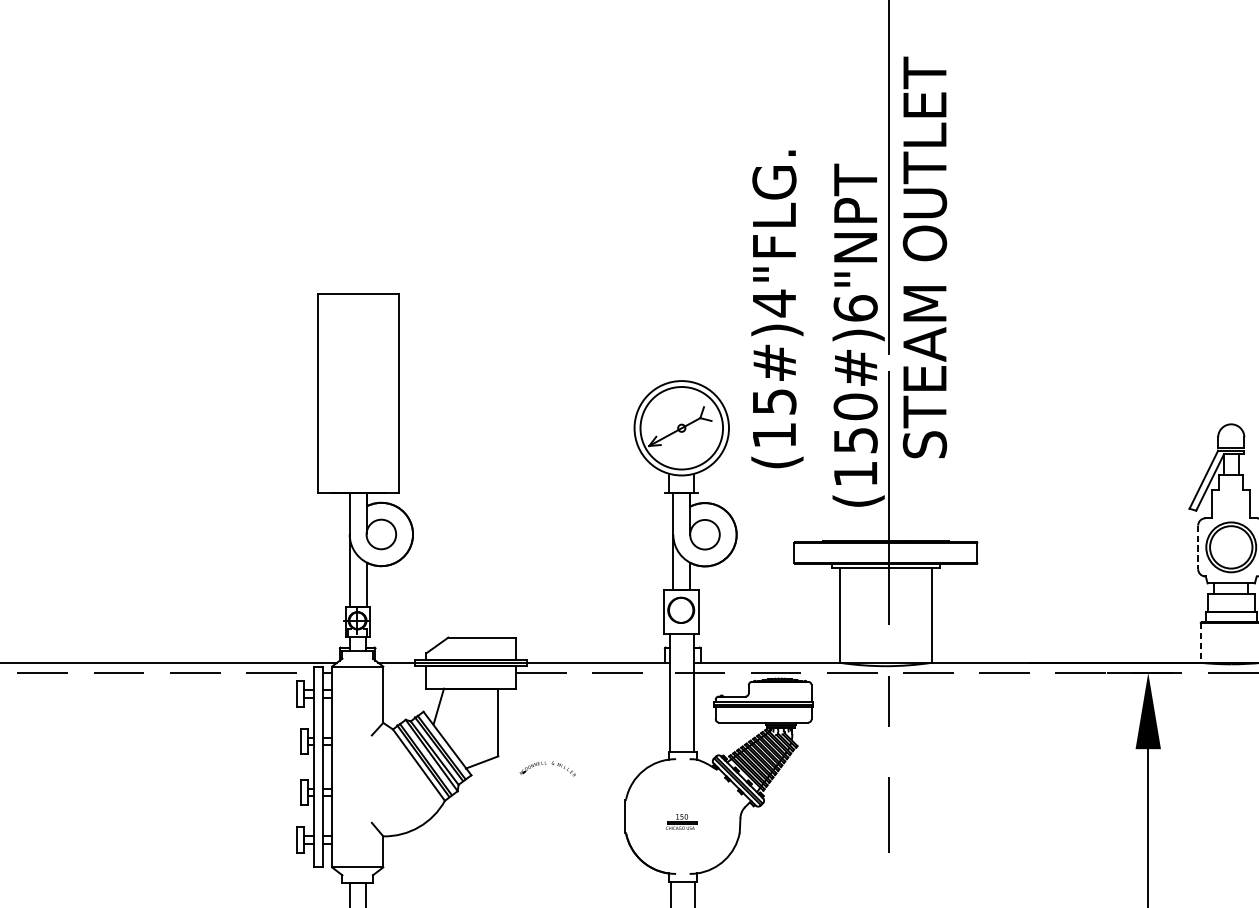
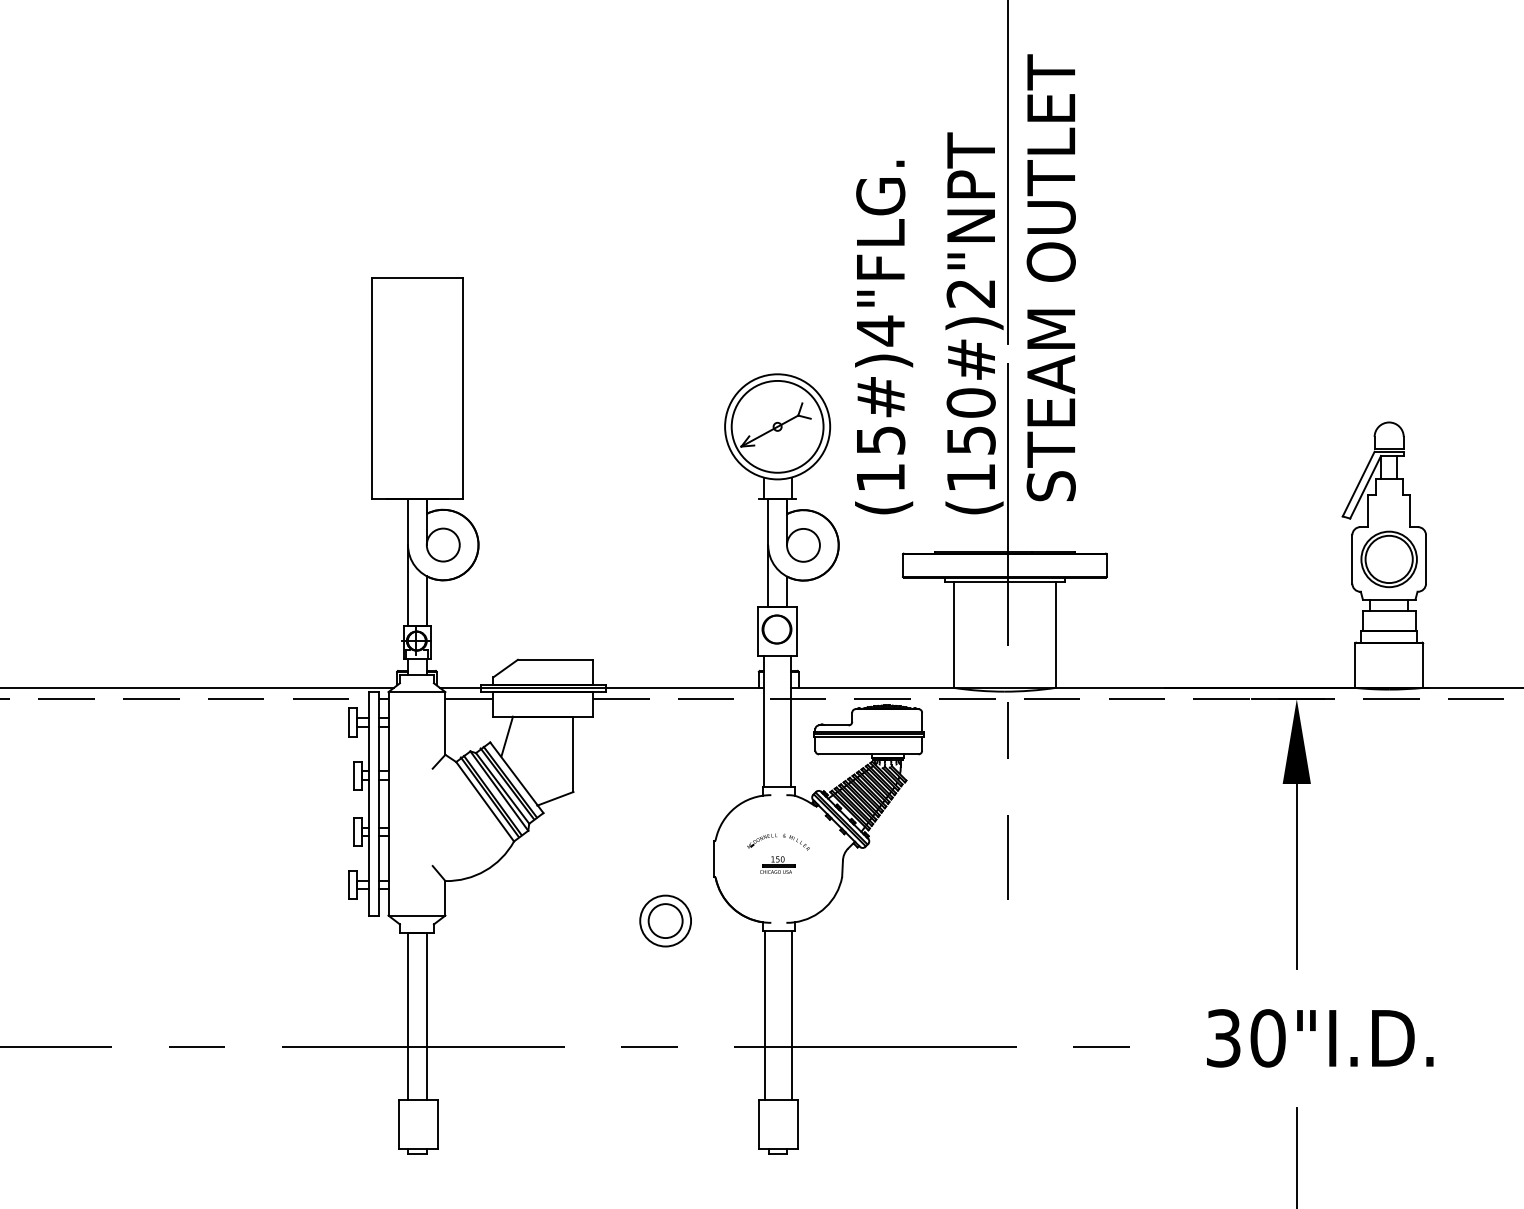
text: (924, 257) -> (1050, 277), moved
text: (855, 307) -> (970, 292), (150#)6"NPT -> (150#)2"NPT
text: (777, 309) -> (884, 337), moved
line: (1198, 547) -> (1352, 559), dashed -> solid
line: (1200, 643) -> (1355, 666), dashed -> solid
line: (404, 673) -> (469, 699), added
part: (547, 768) -> (778, 841), moved
part: (581, 871) -> (665, 920), added

